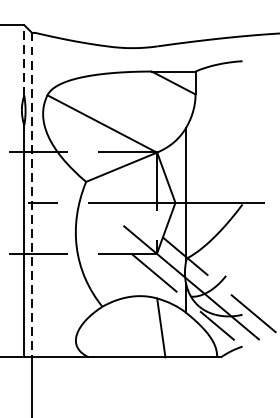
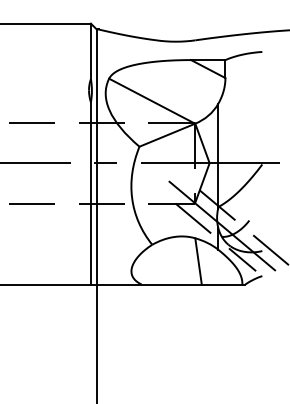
line: (23, 60) -> (90, 51), dashed -> solid
line: (31, 195) -> (96, 157), dashed -> solid

